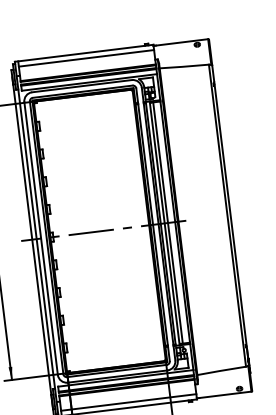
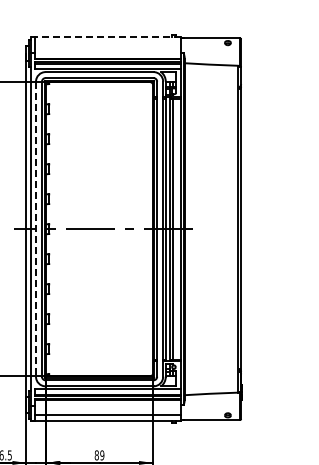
line: (84, 53) -> (106, 37), solid -> dashed
line: (86, 58) -> (107, 43), removed
line: (41, 238) -> (36, 229), solid -> dashed

